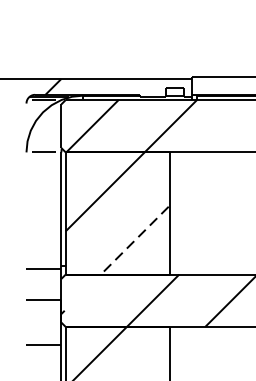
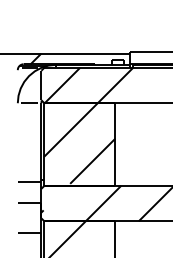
line: (136, 238) -> (92, 161), dashed -> solid

